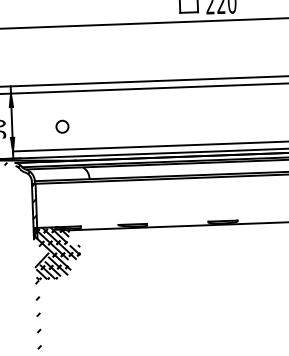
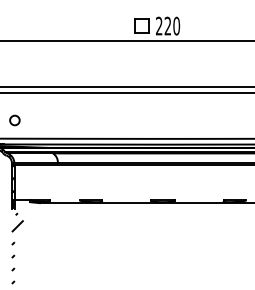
circle: (61, 126) -> (14, 120), moved
hatch: (57, 252) -> (30, 220), removed

